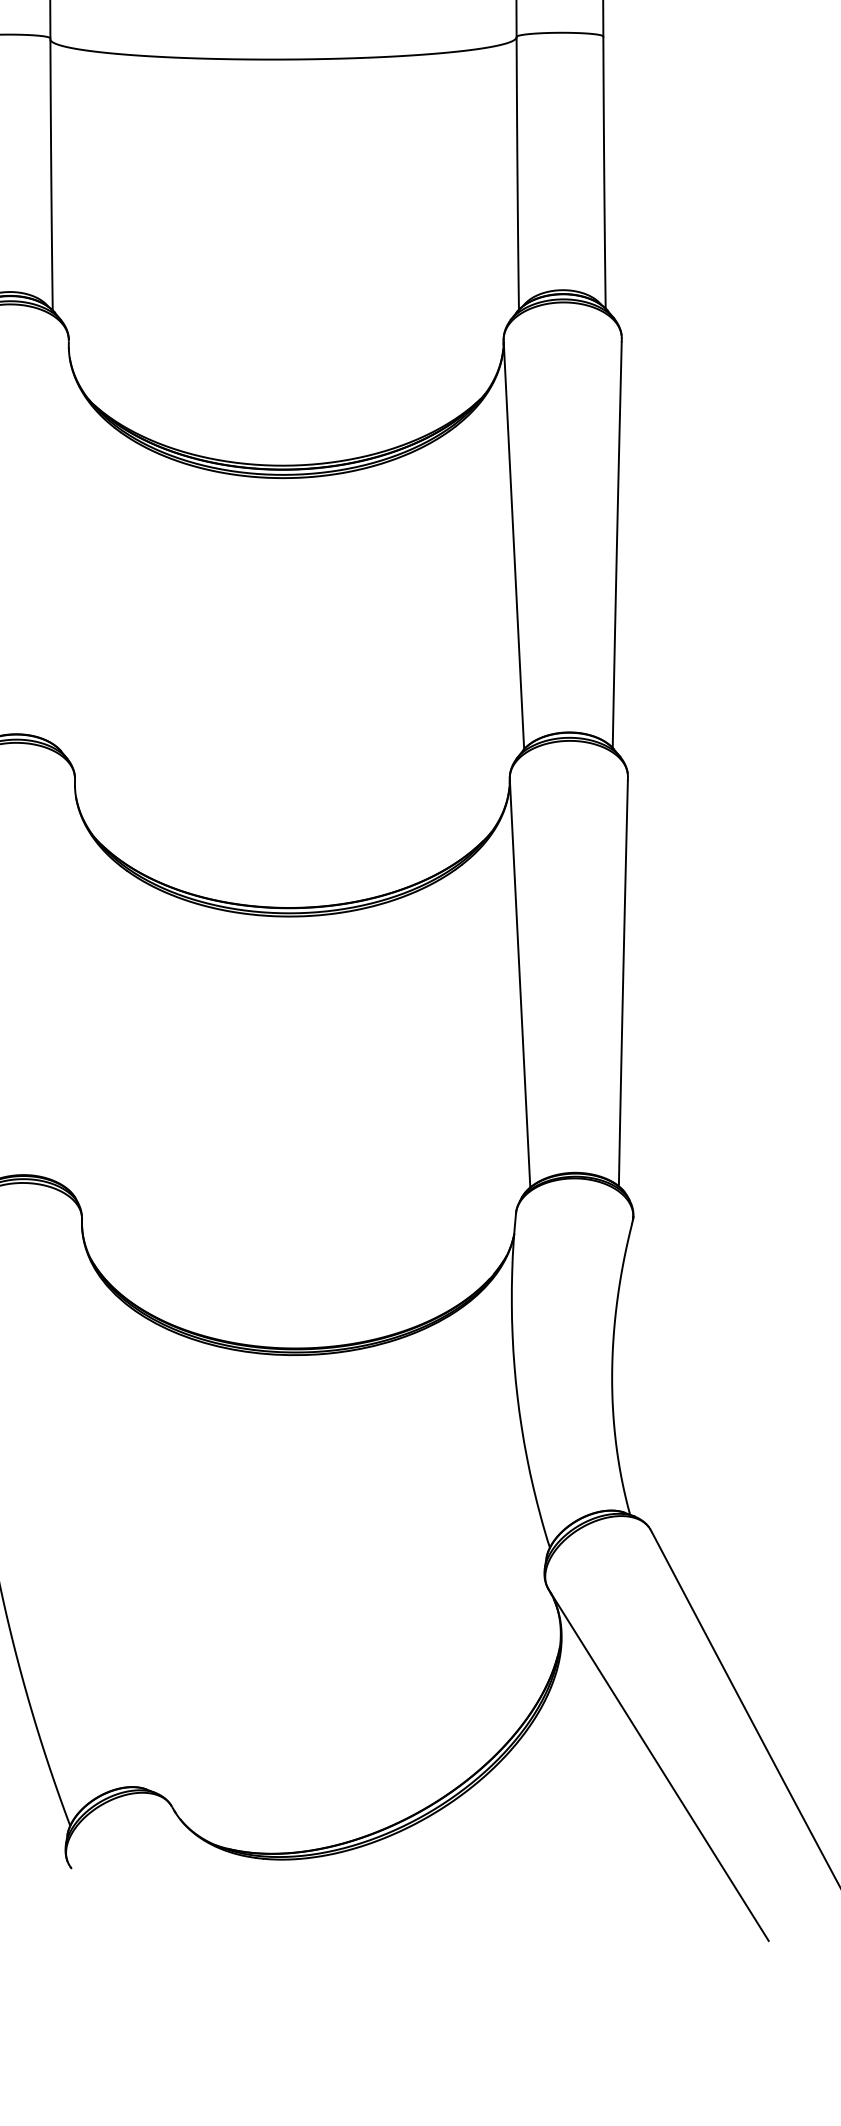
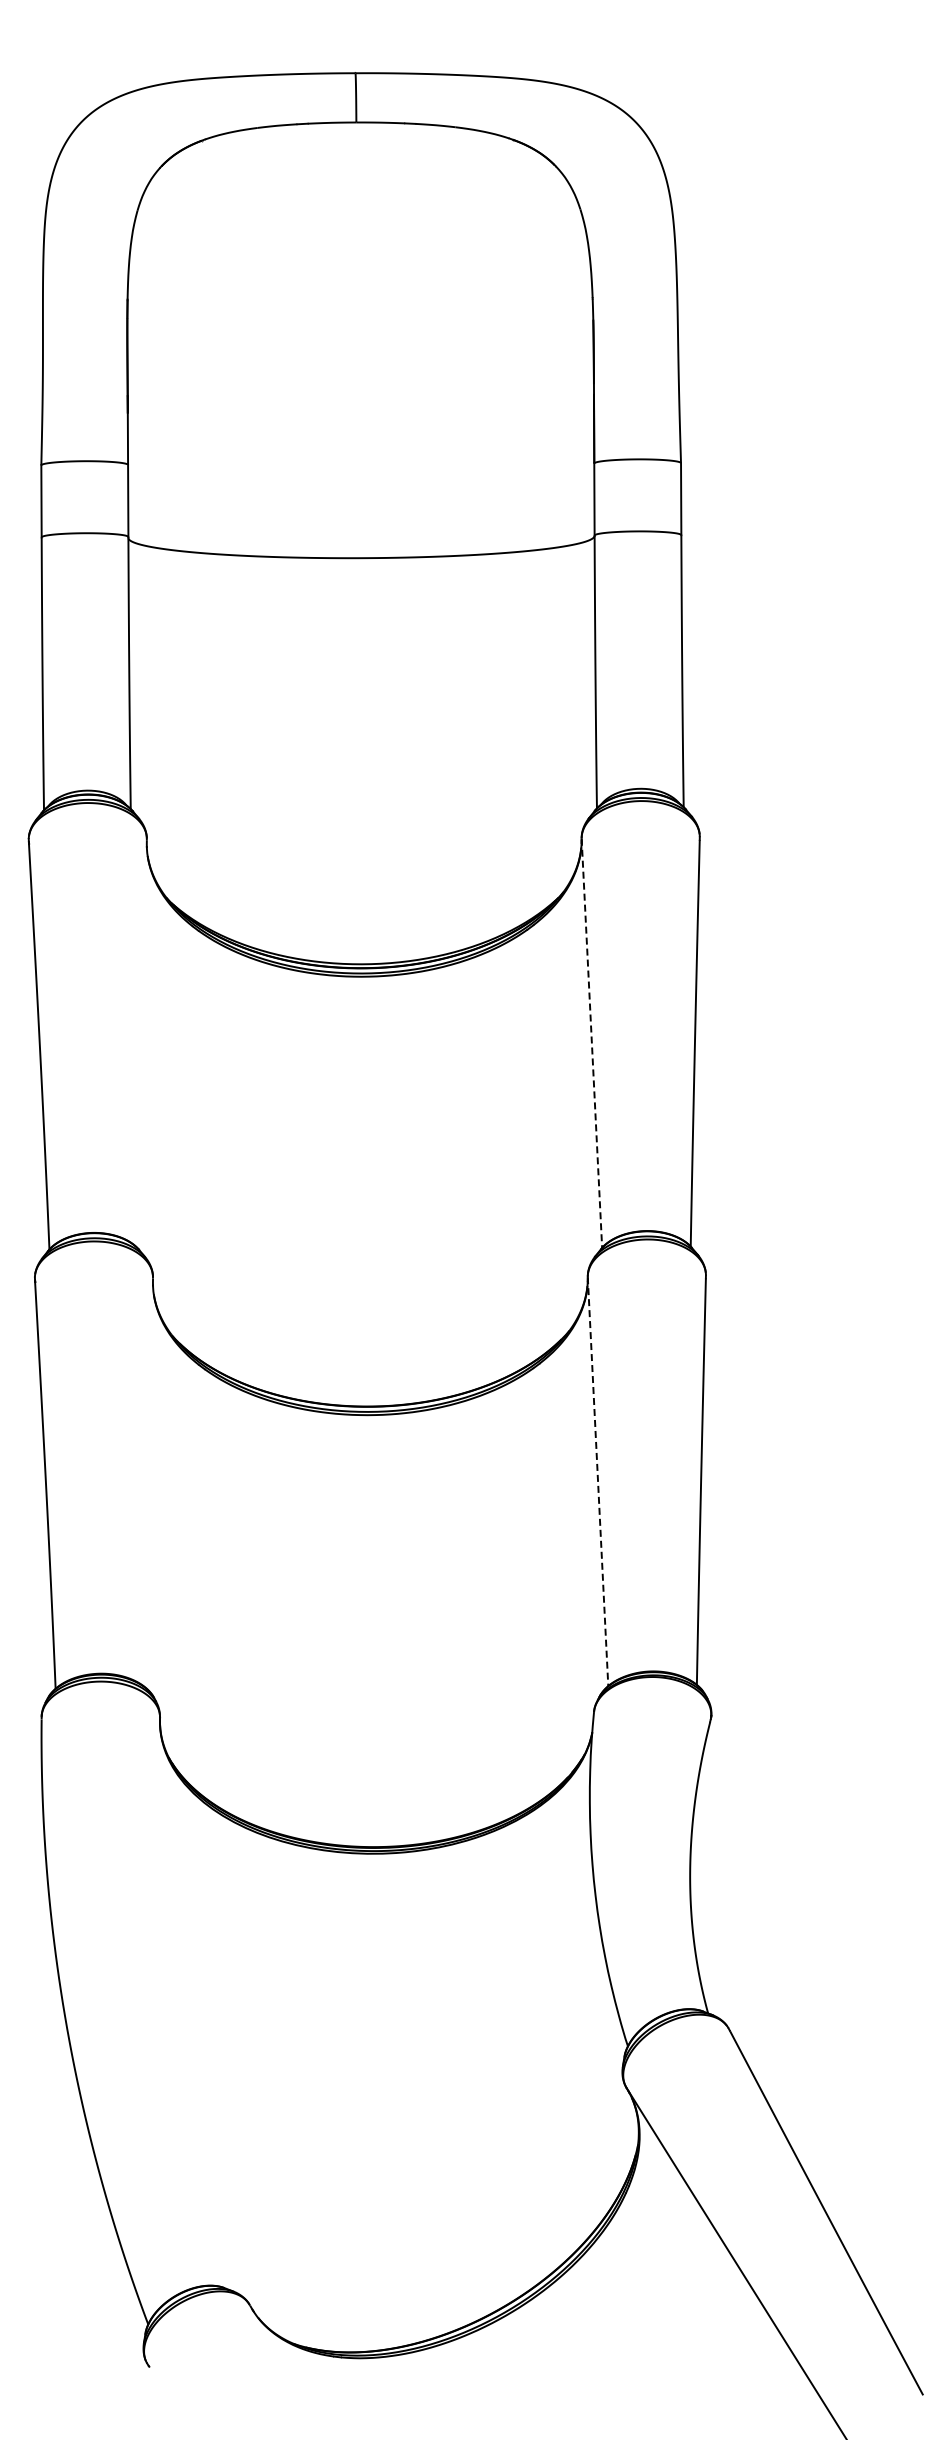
line: (513, 544) -> (591, 1043), solid -> dashed
line: (520, 982) -> (598, 1481), solid -> dashed

